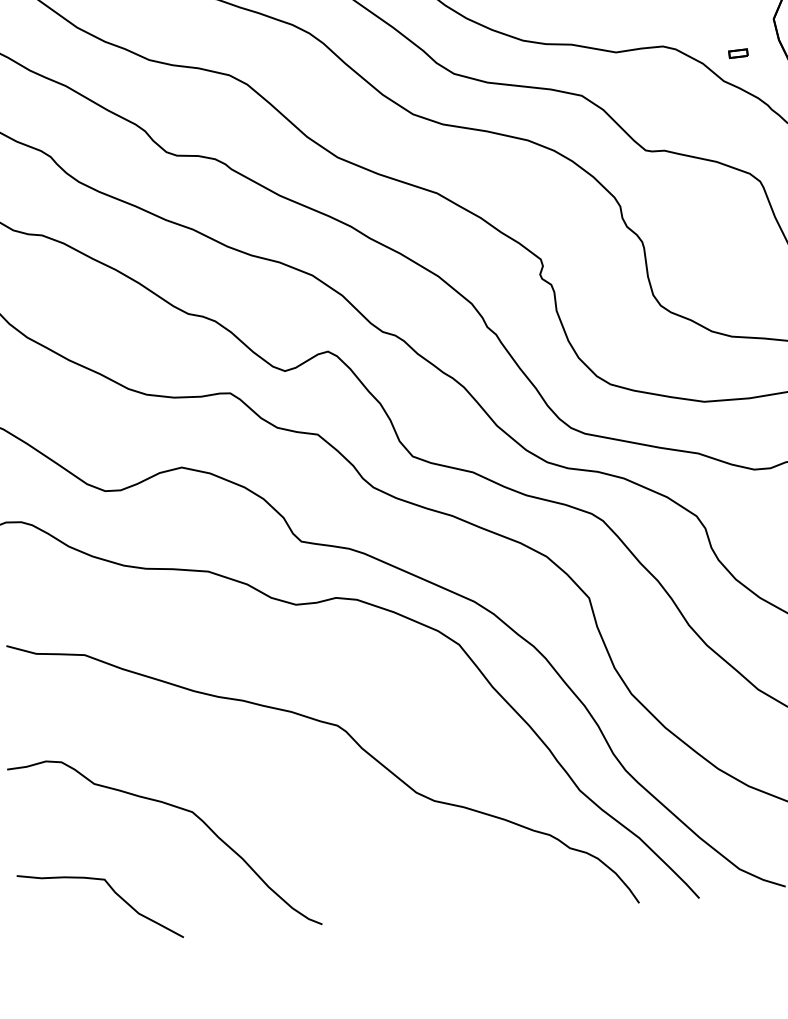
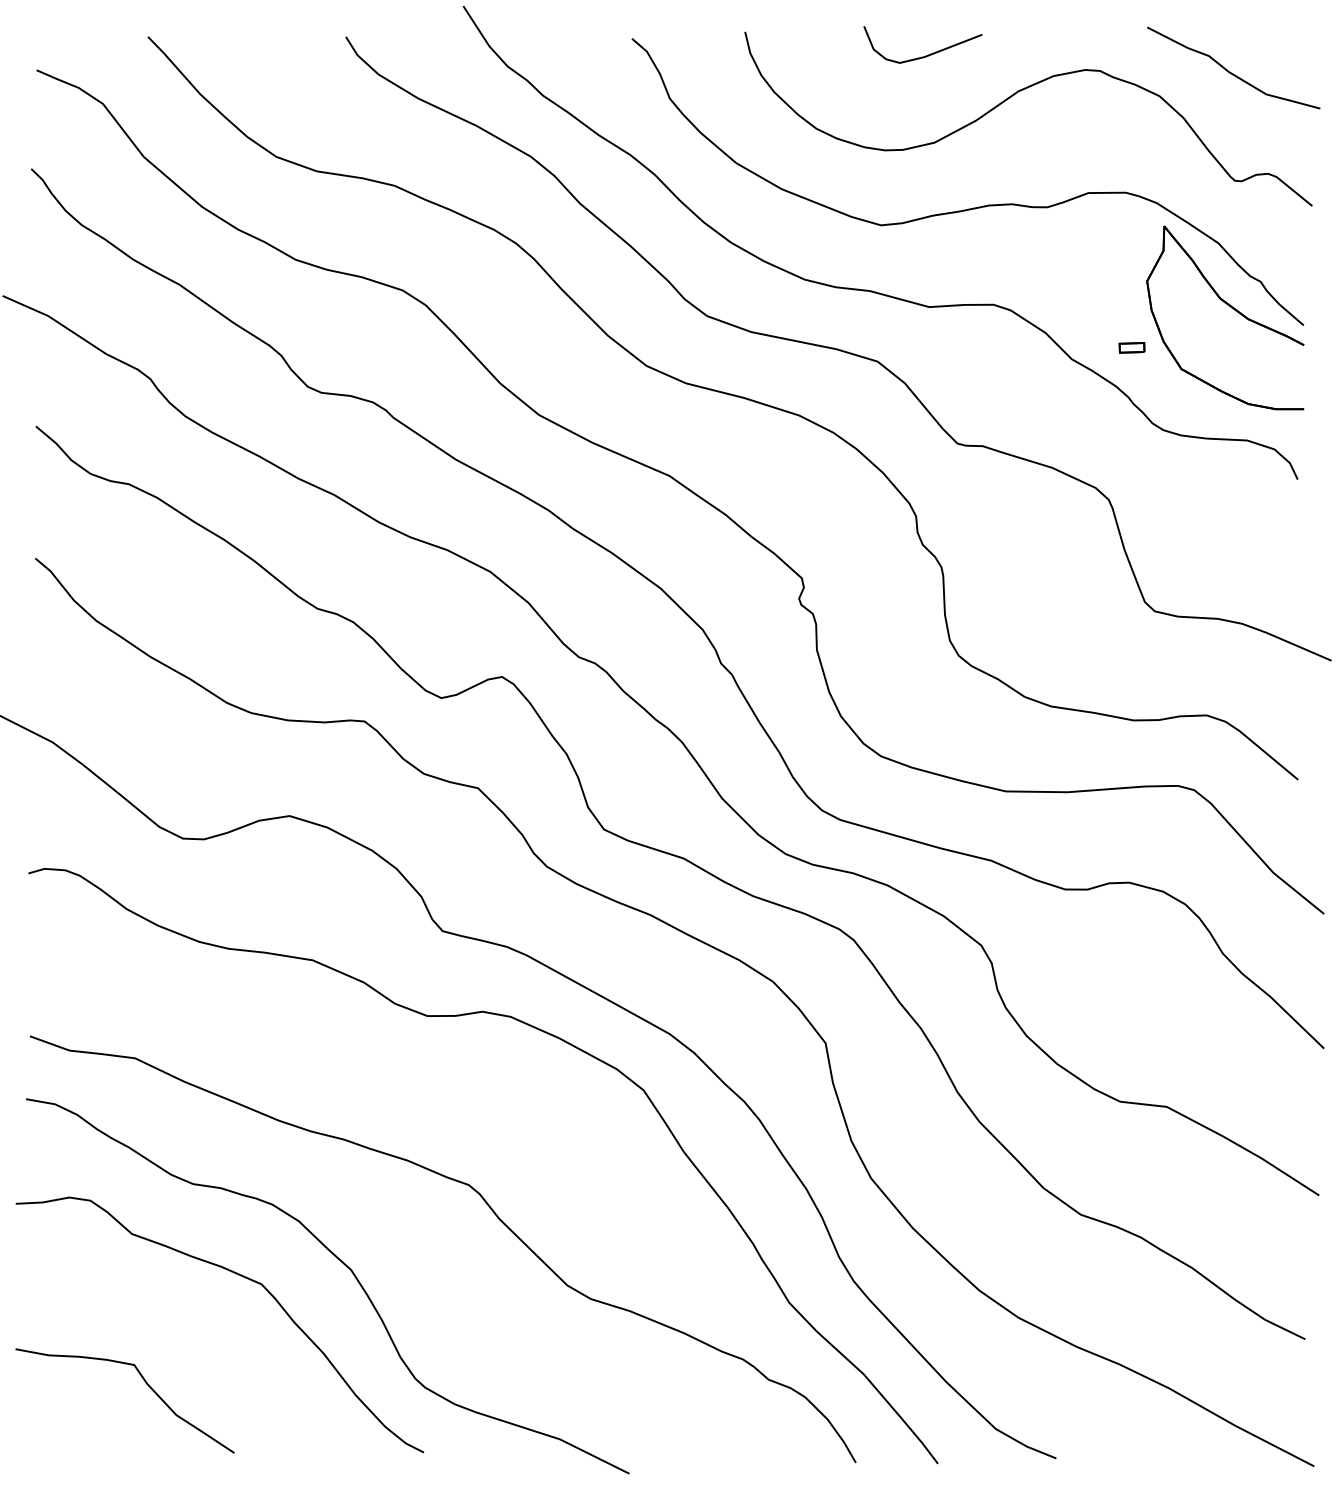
part: (738, 53) -> (1131, 347), moved
part: (253, 794) -> (346, 1267), added

